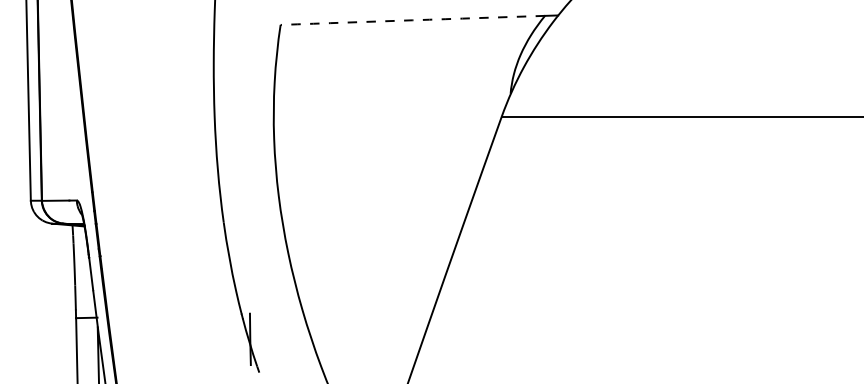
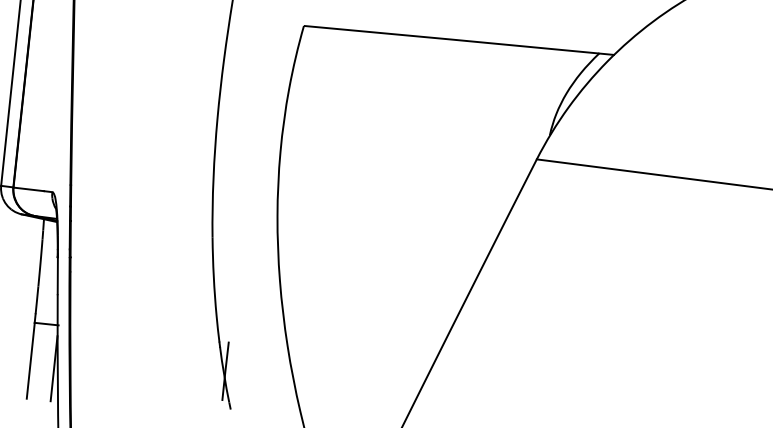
arc: (412, 20) -> (451, 39), dashed -> solid

